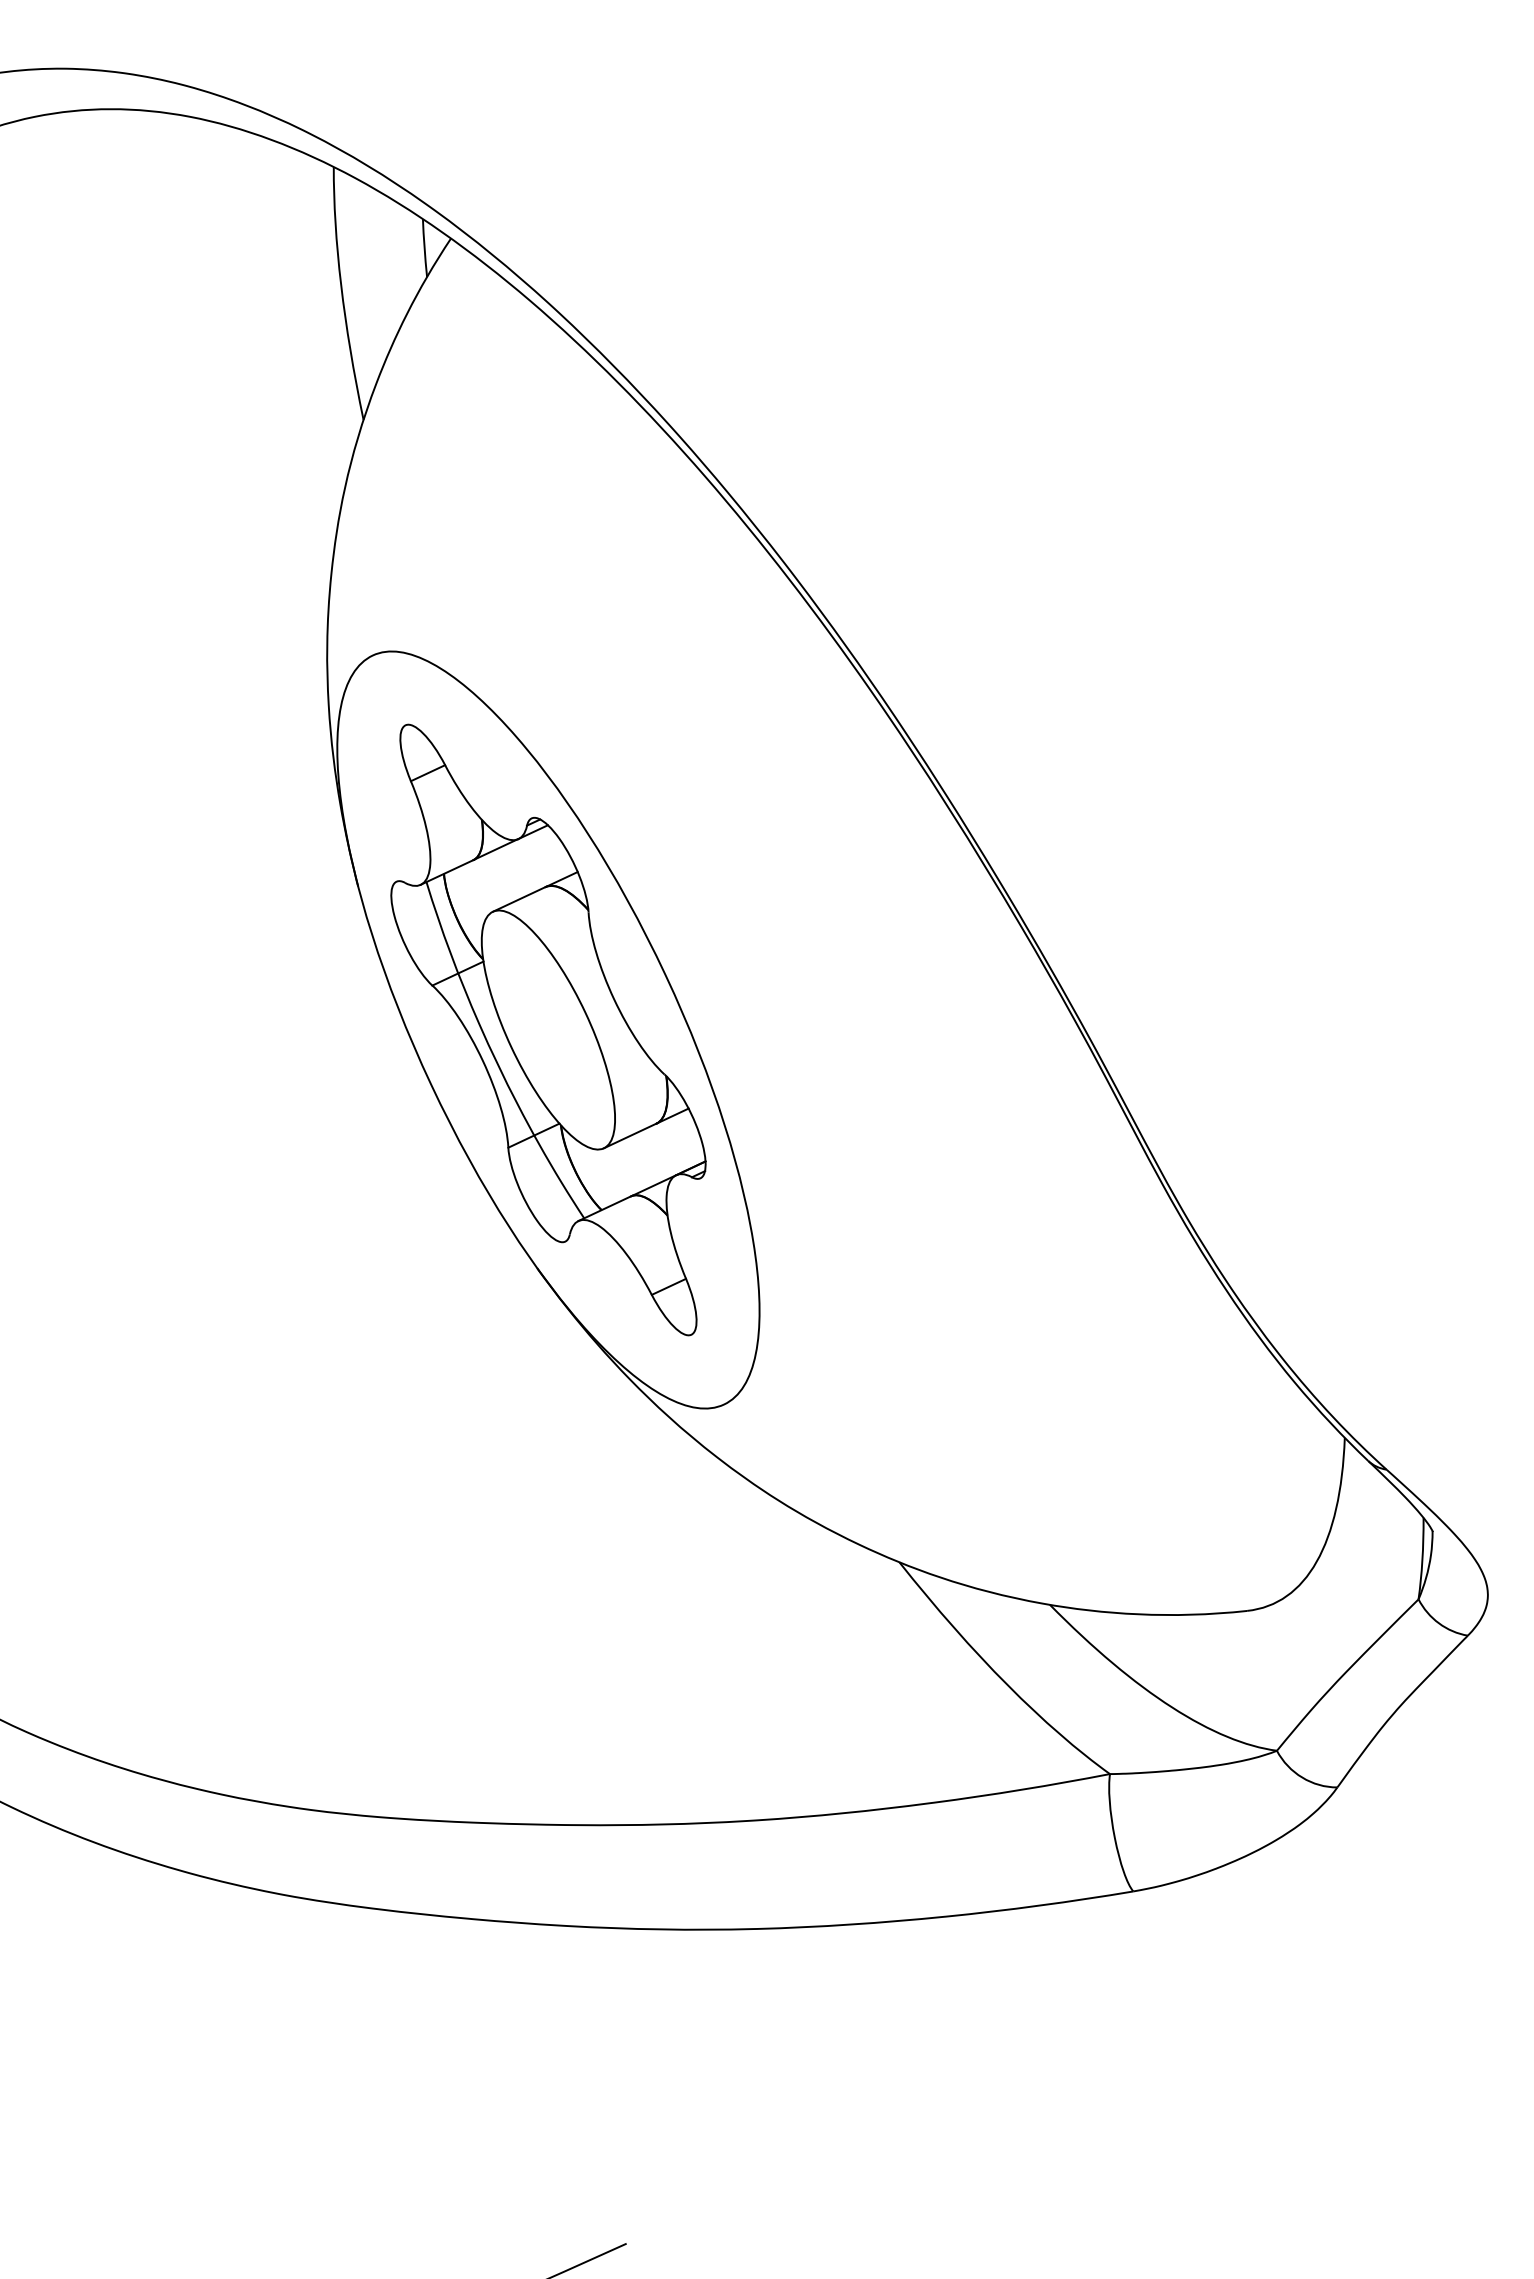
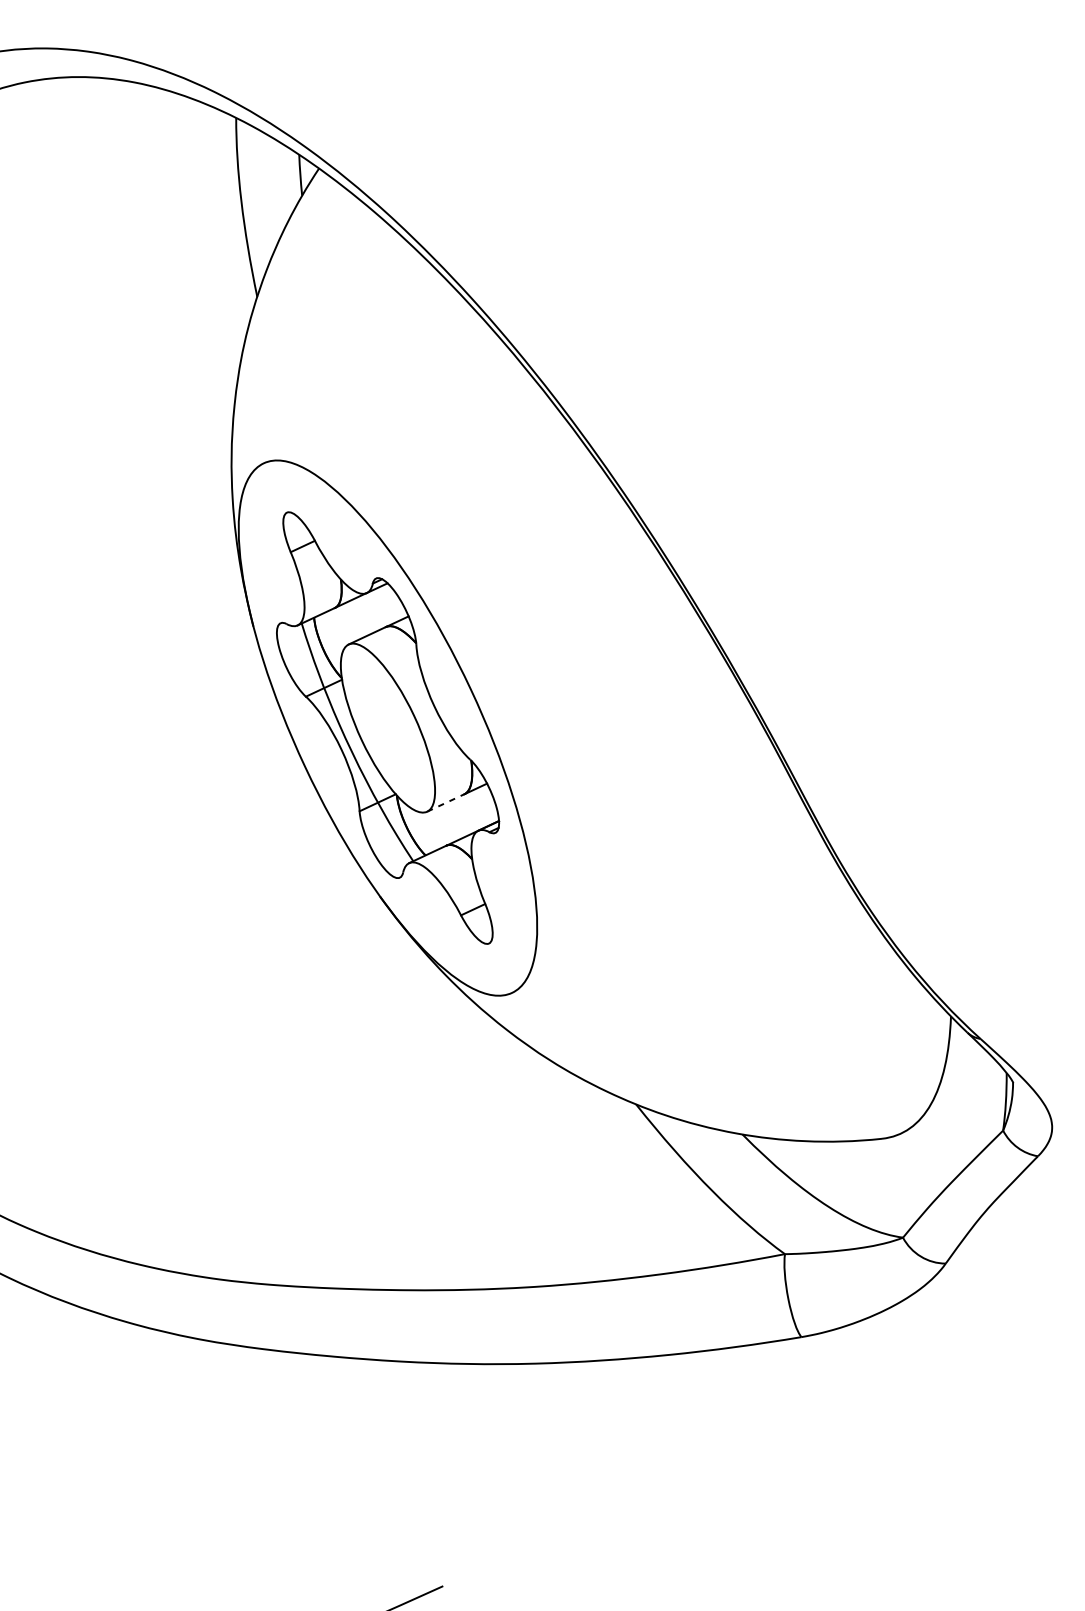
line: (630, 1135) -> (445, 802), solid -> dashed

